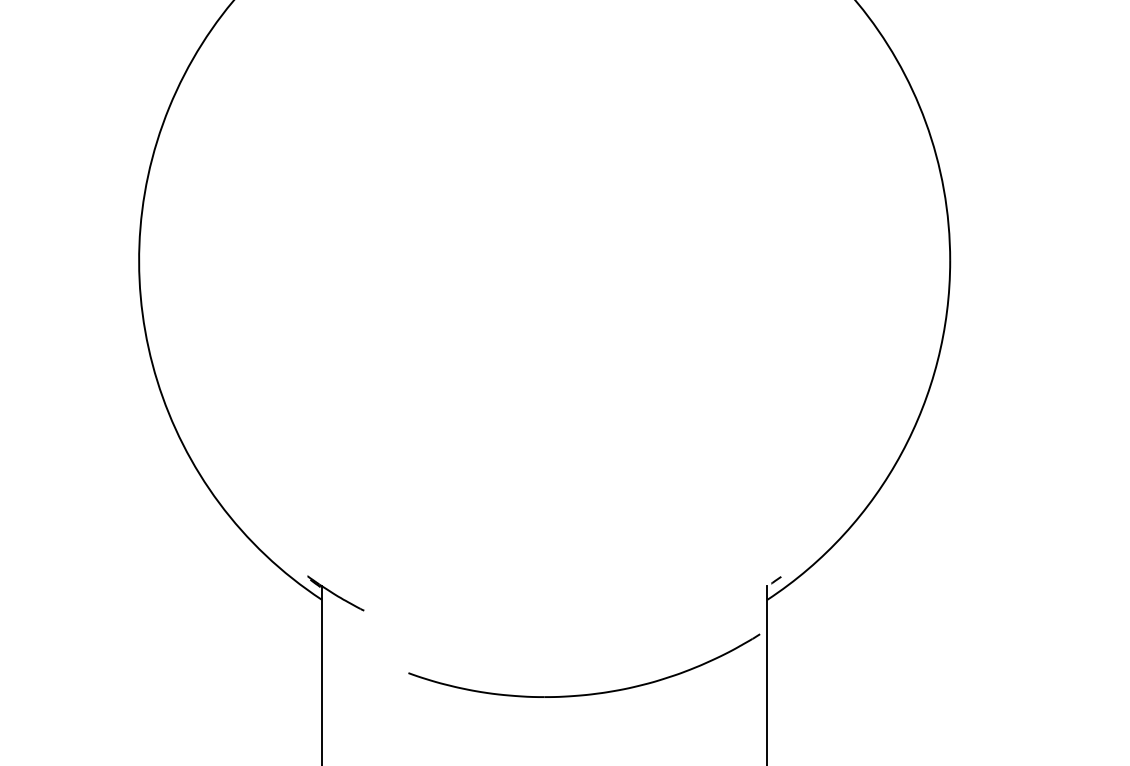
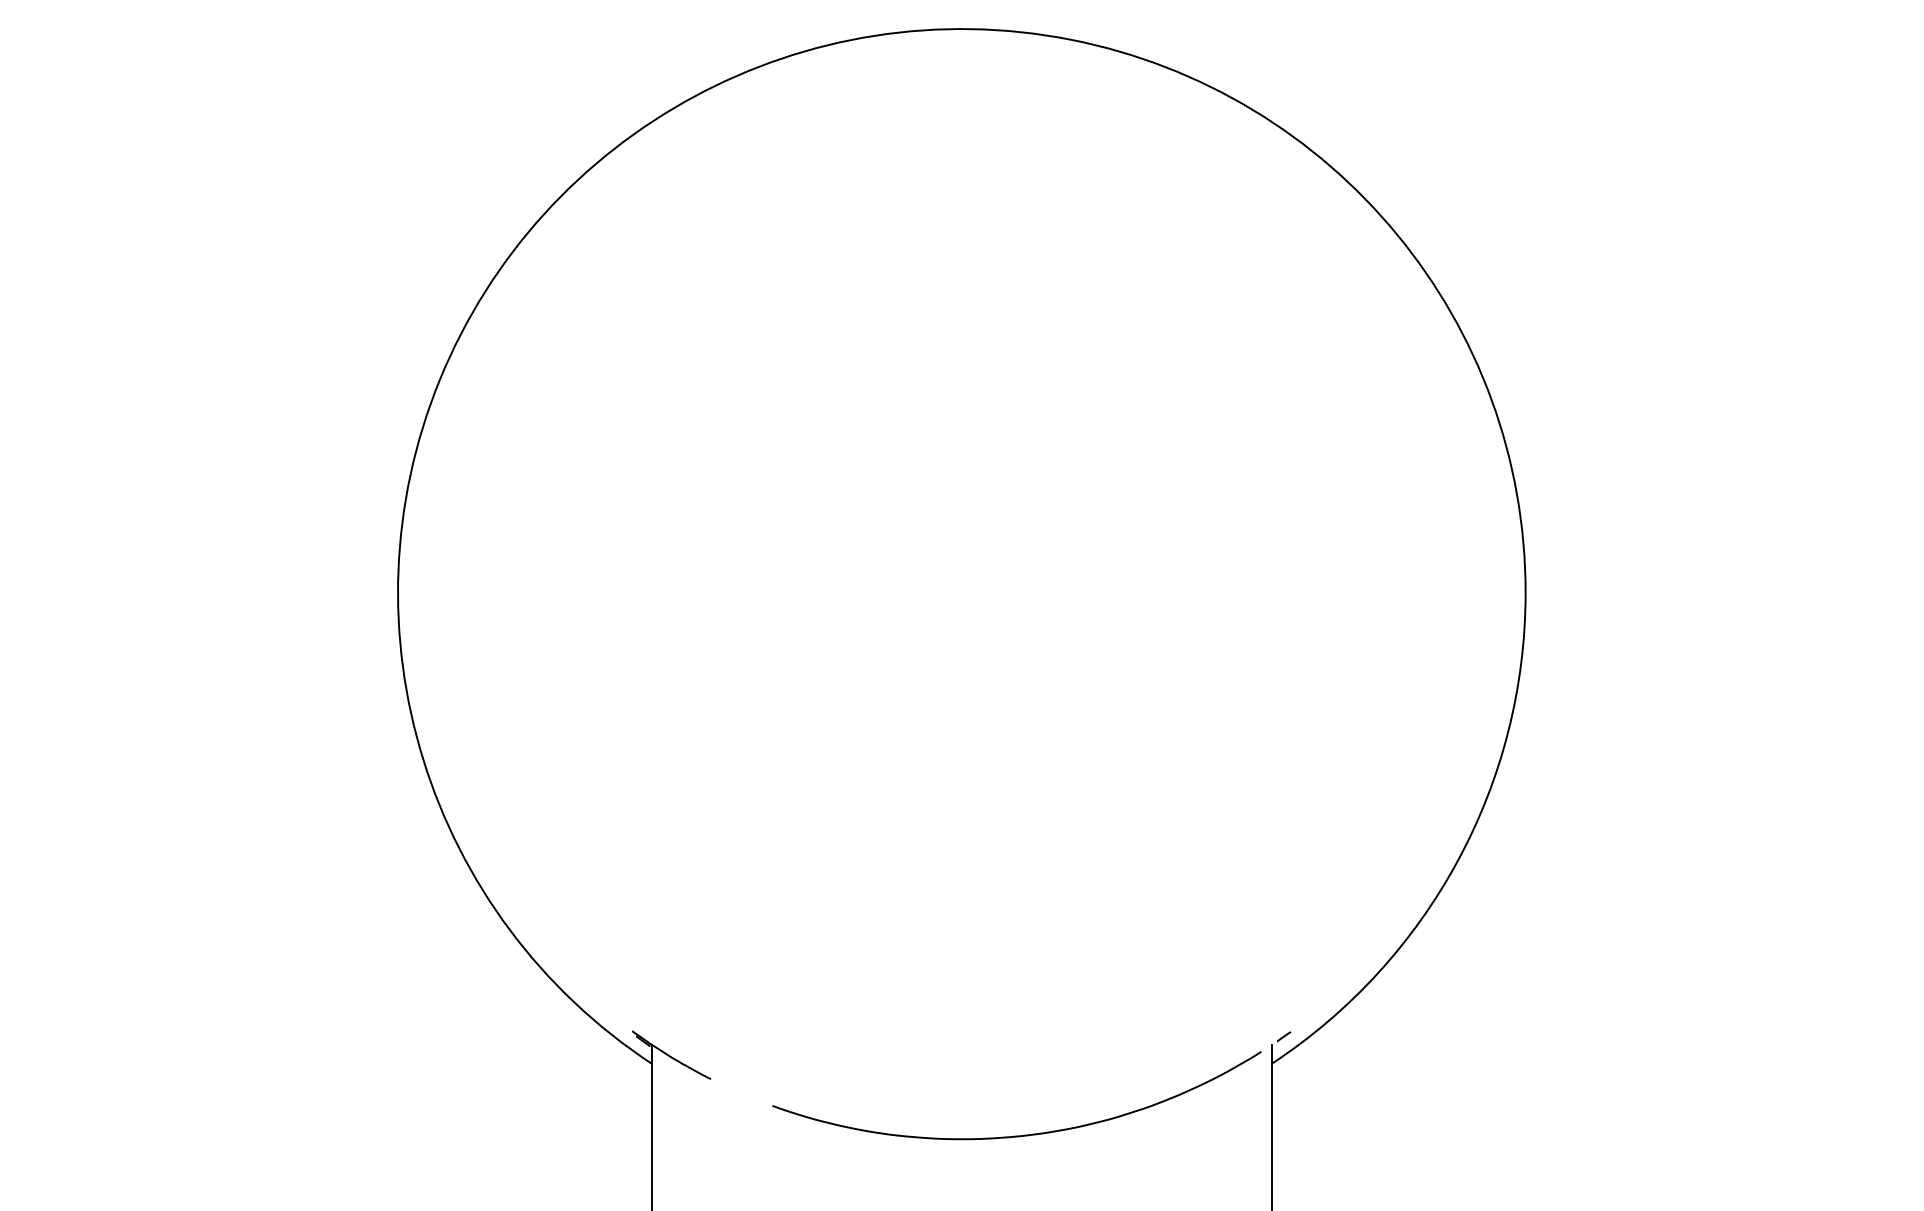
part: (589, 693) -> (1024, 1134), moved

